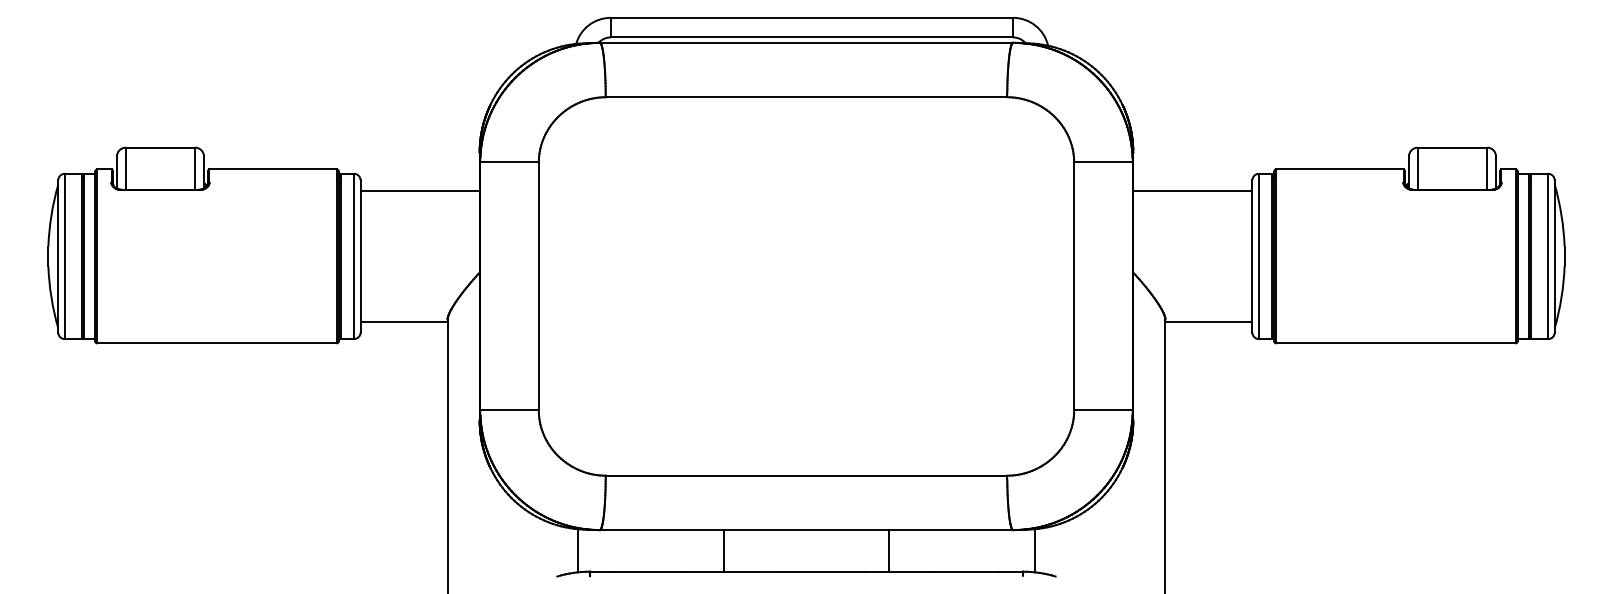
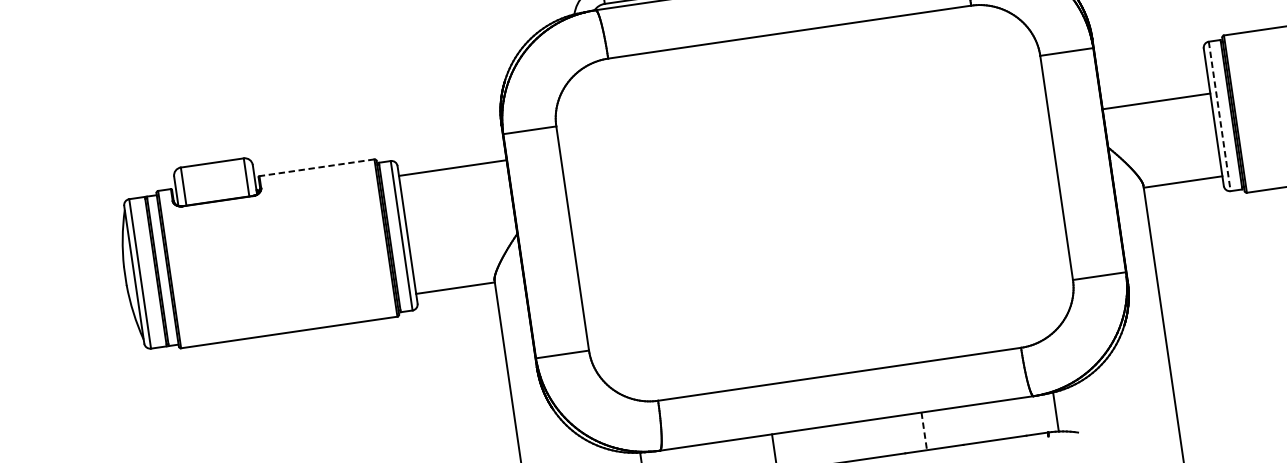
line: (273, 169) -> (317, 167), solid -> dashed
line: (1192, 191) -> (1156, 101), moved
line: (1258, 256) -> (1219, 116), solid -> dashed
line: (889, 550) -> (924, 430), solid -> dashed

